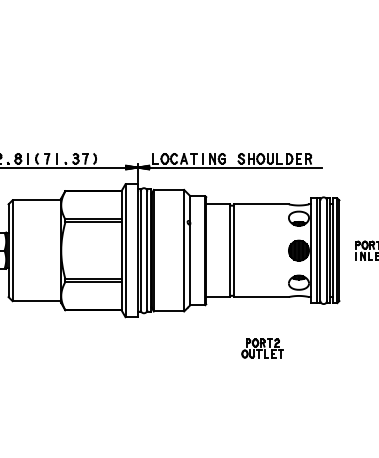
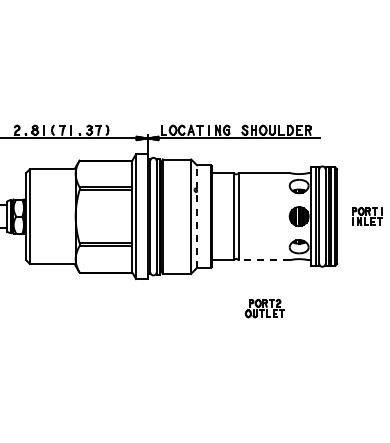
line: (190, 250) -> (197, 216), solid -> dashed
line: (262, 297) -> (264, 260), solid -> dashed

